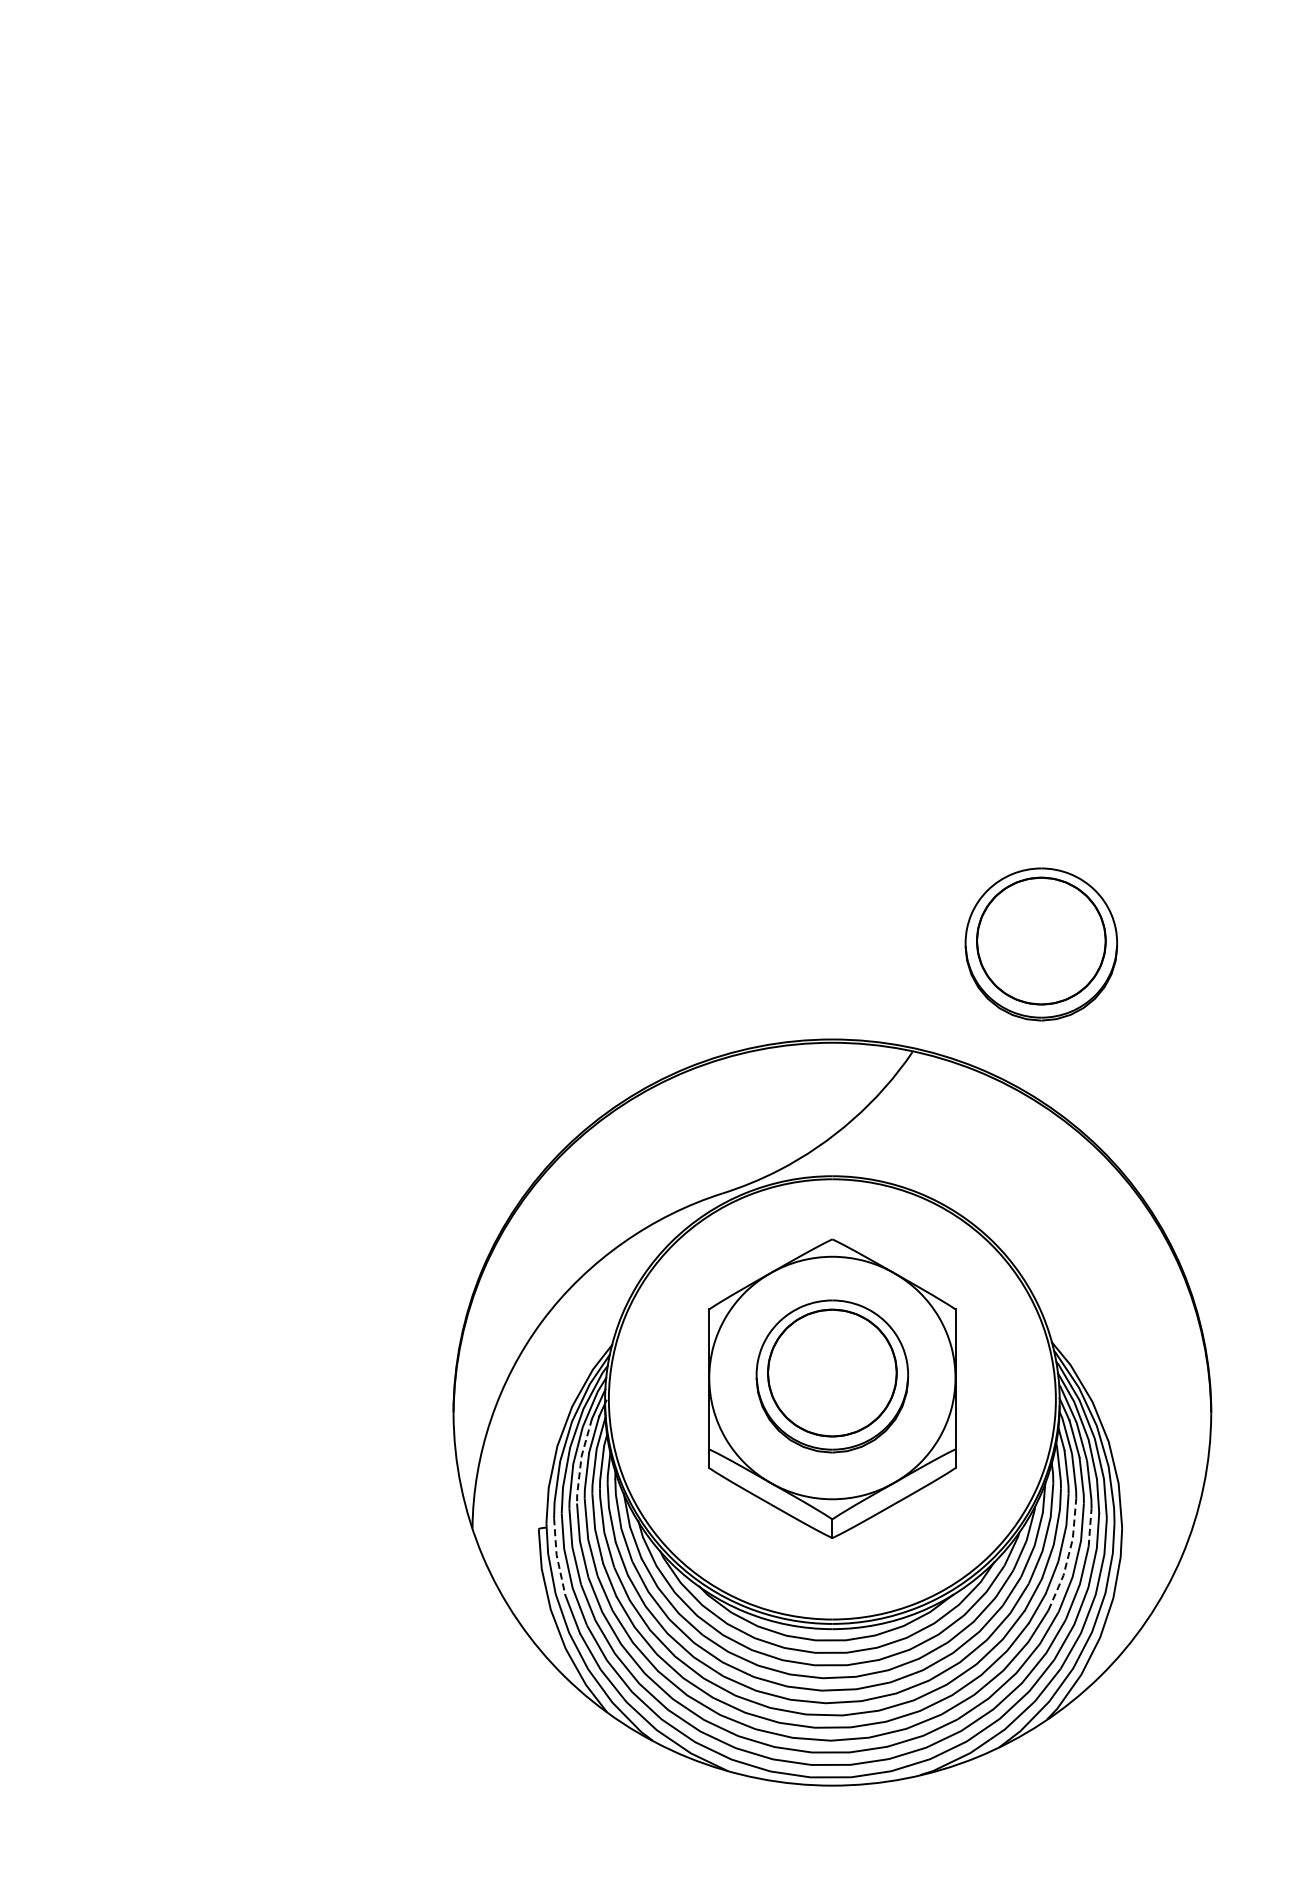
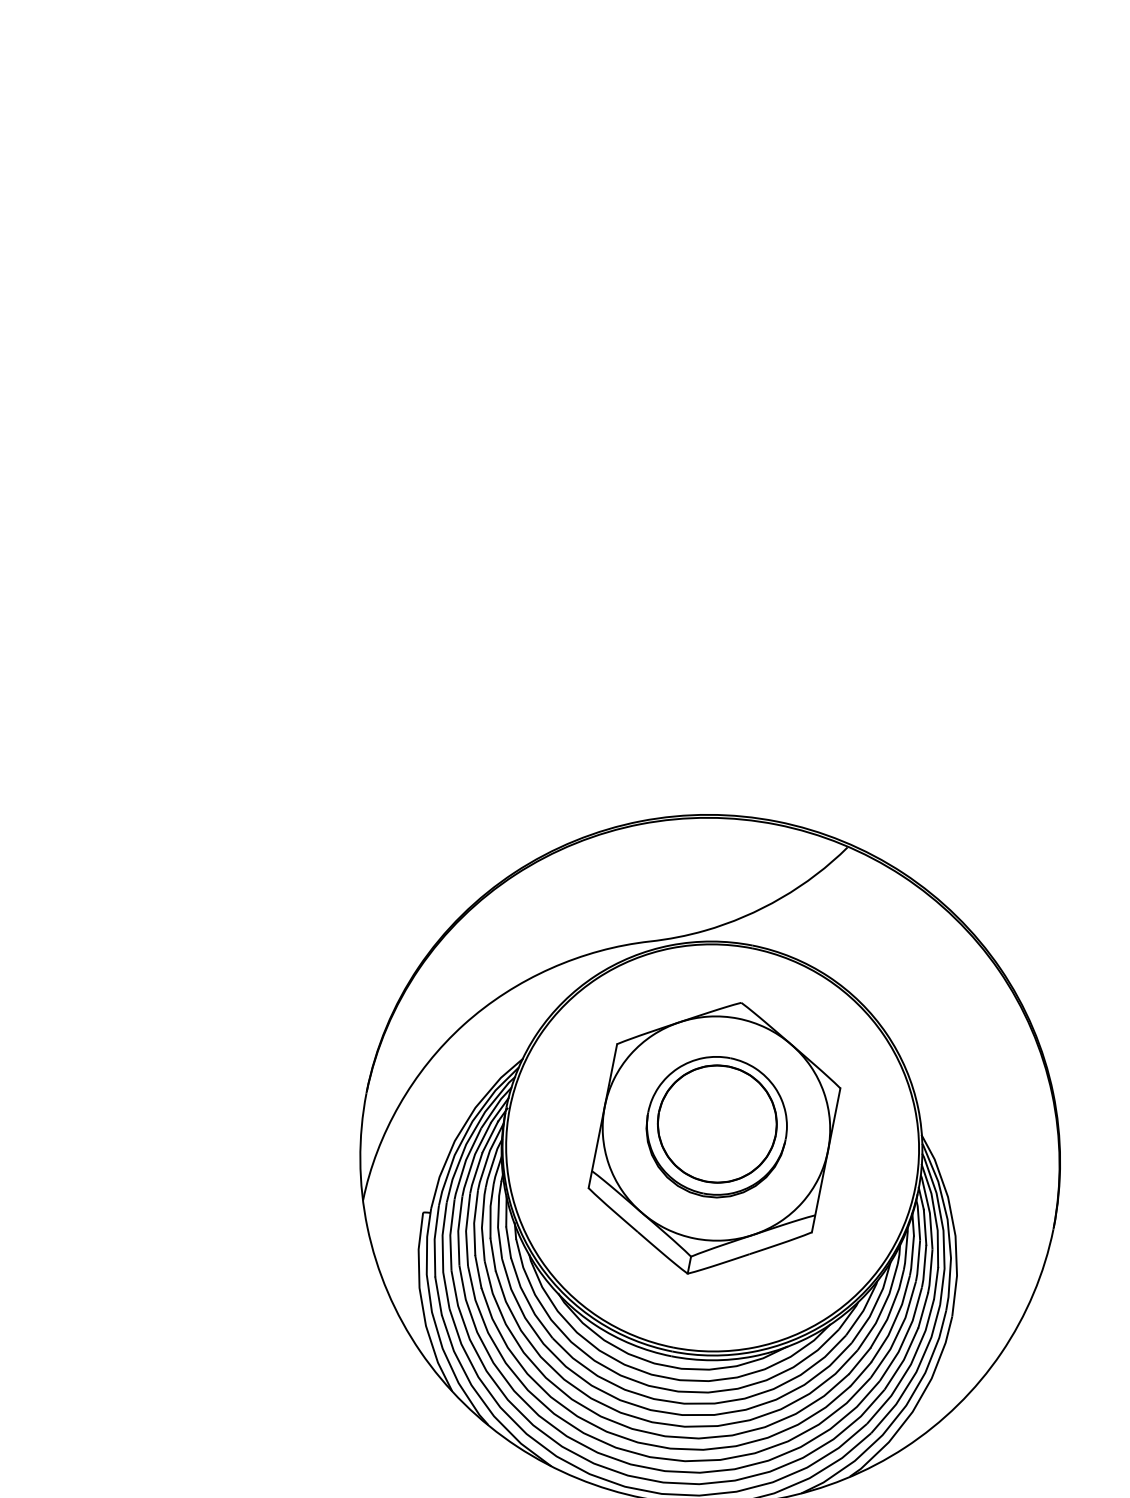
part: (1041, 944) -> (983, 773), removed
line: (581, 1461) -> (473, 1159), dashed -> solid
line: (1090, 1527) -> (923, 1310), dashed -> solid
line: (1068, 1555) -> (898, 1331), dashed -> solid
line: (557, 1556) -> (435, 1241), dashed -> solid

